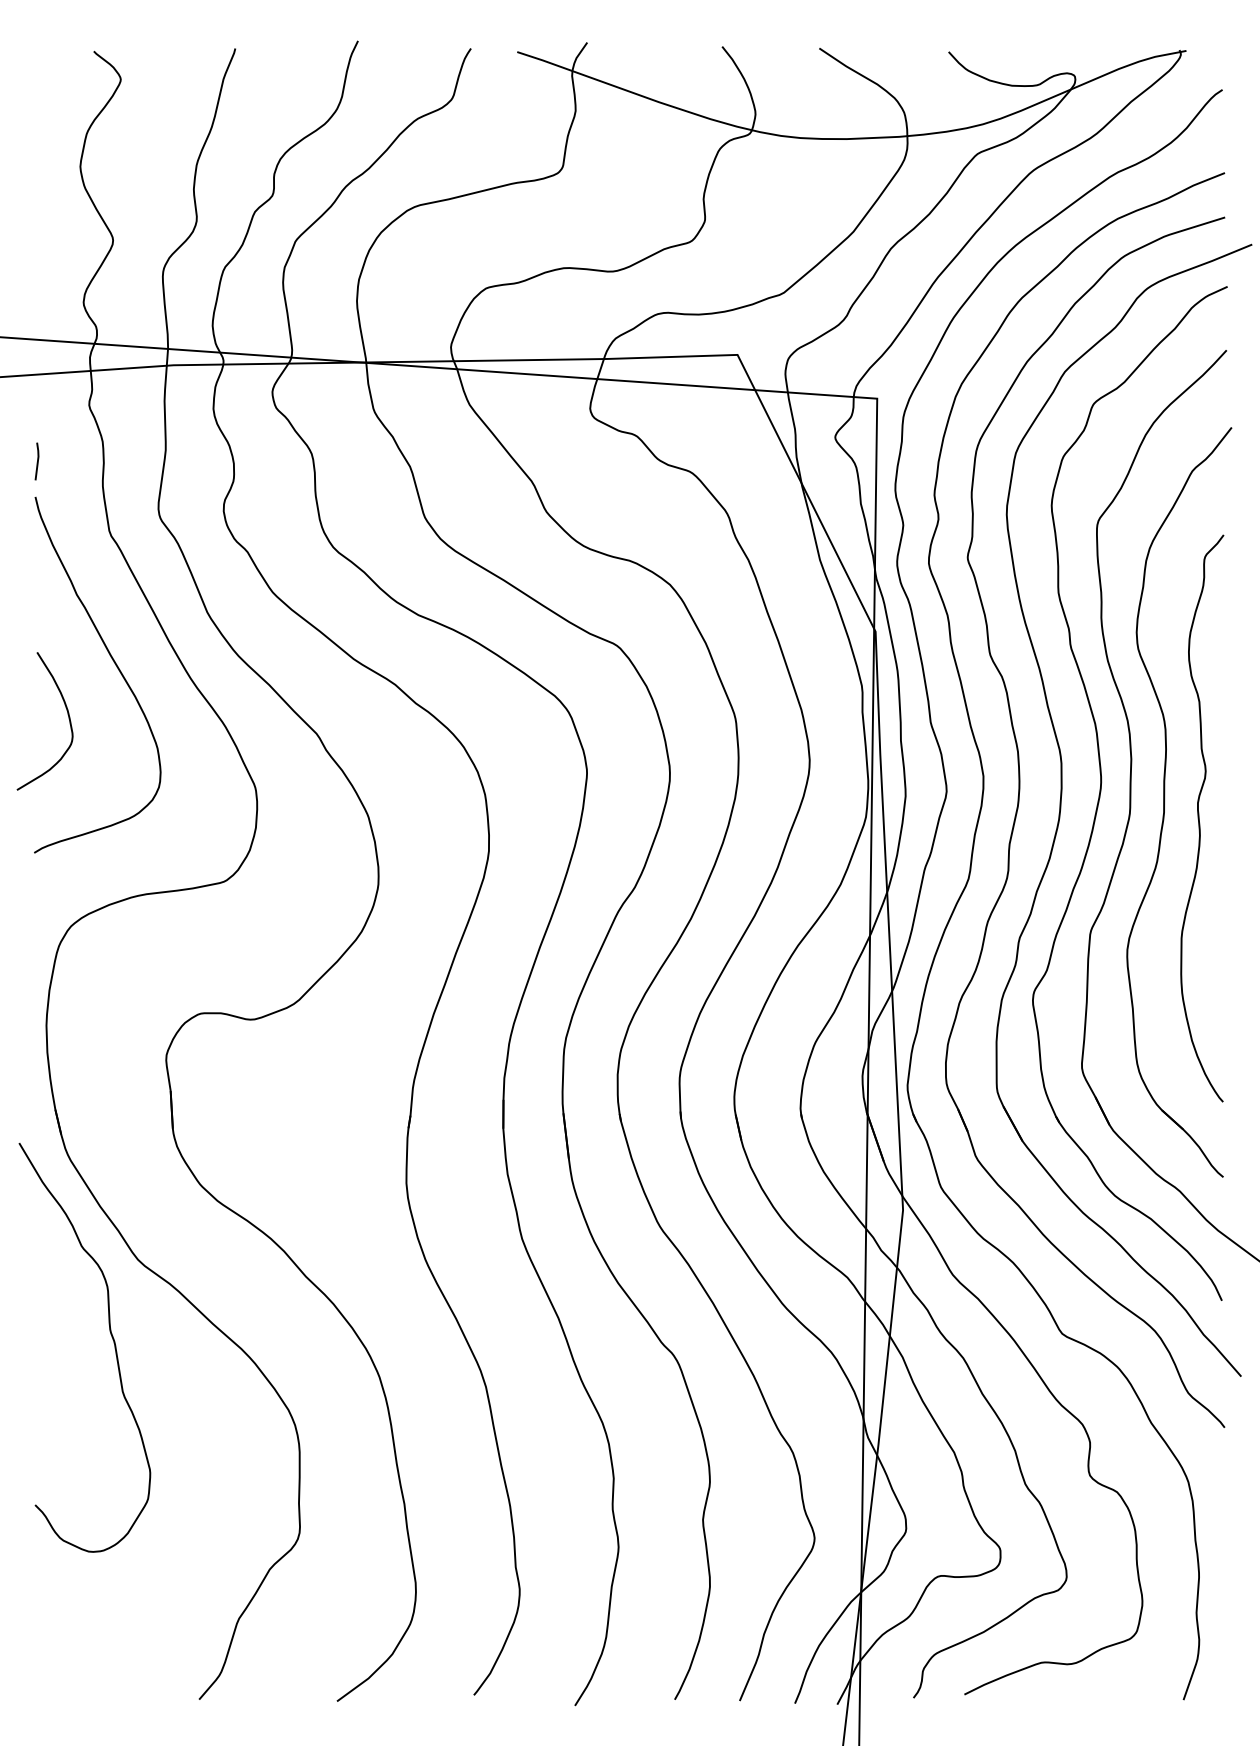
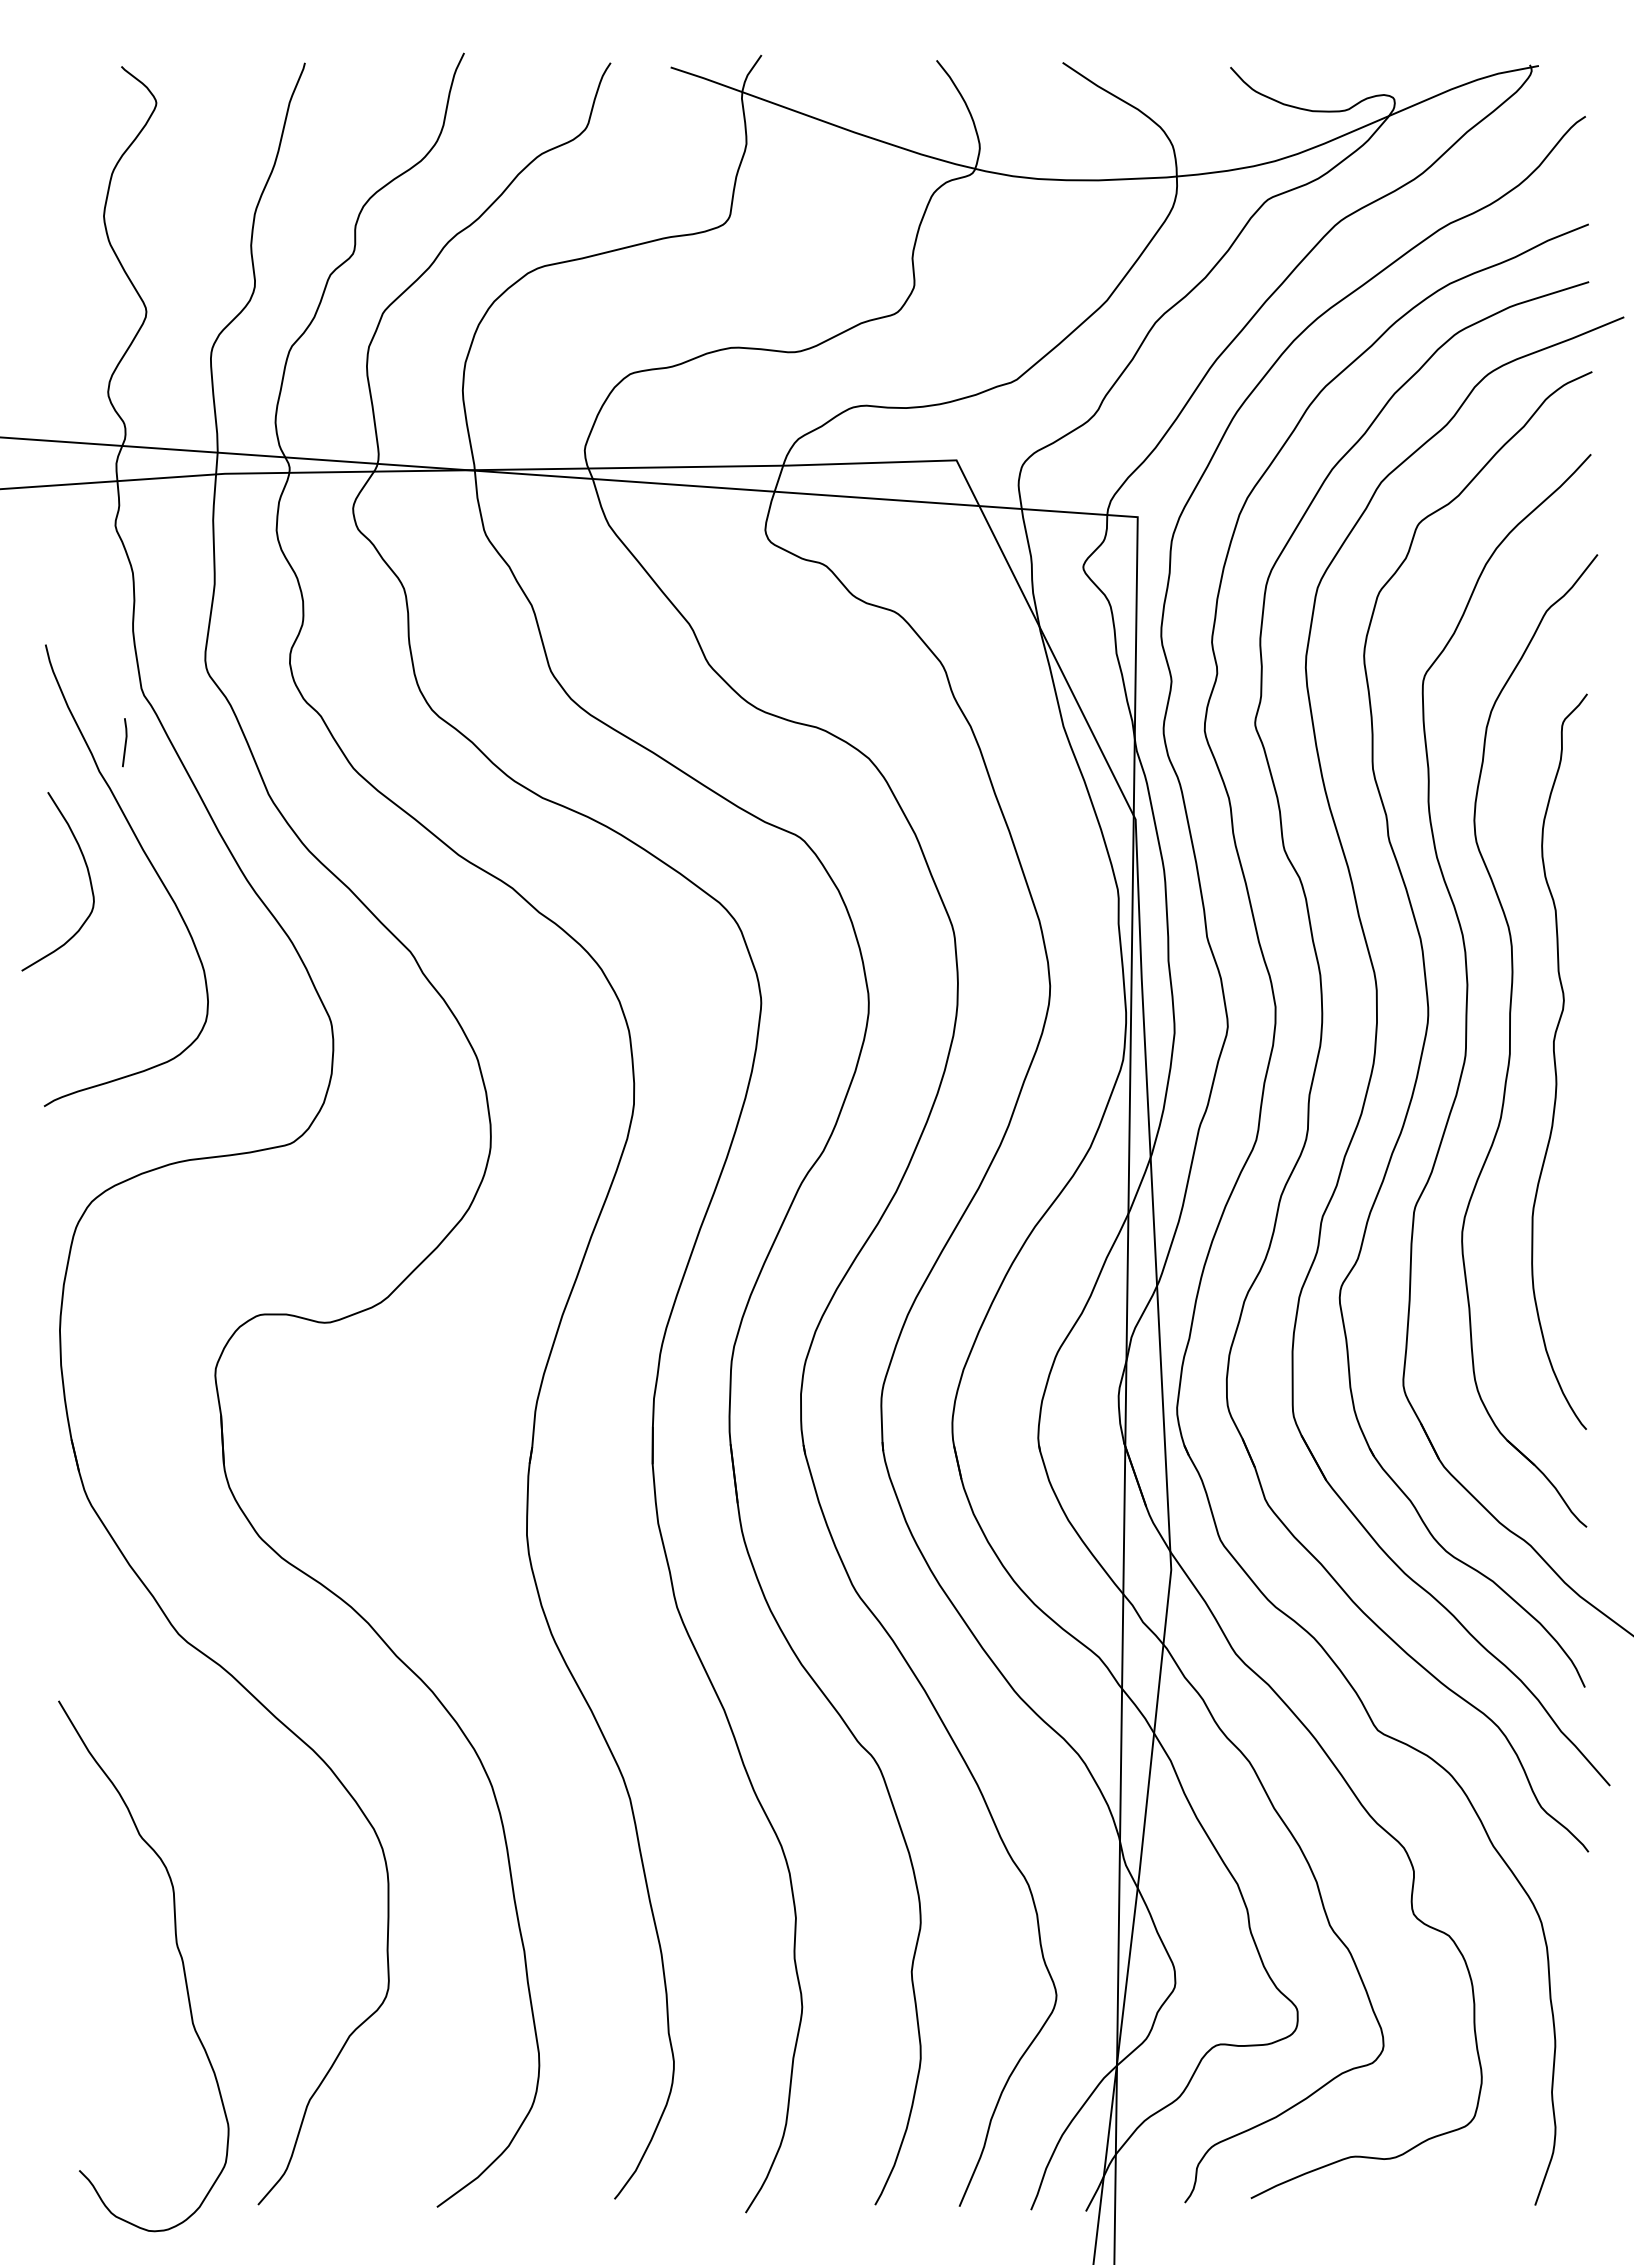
line: (37, 461) -> (125, 742), moved
curve: (67, 714) -> (87, 872), moved
curve: (111, 1337) -> (178, 1952), moved

